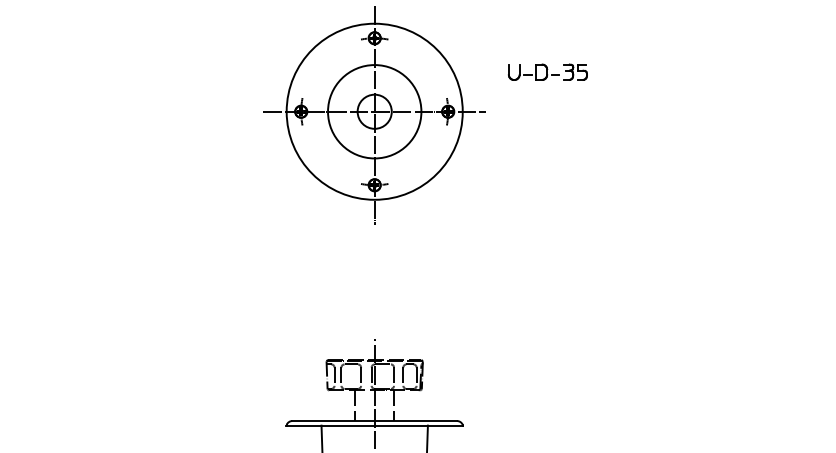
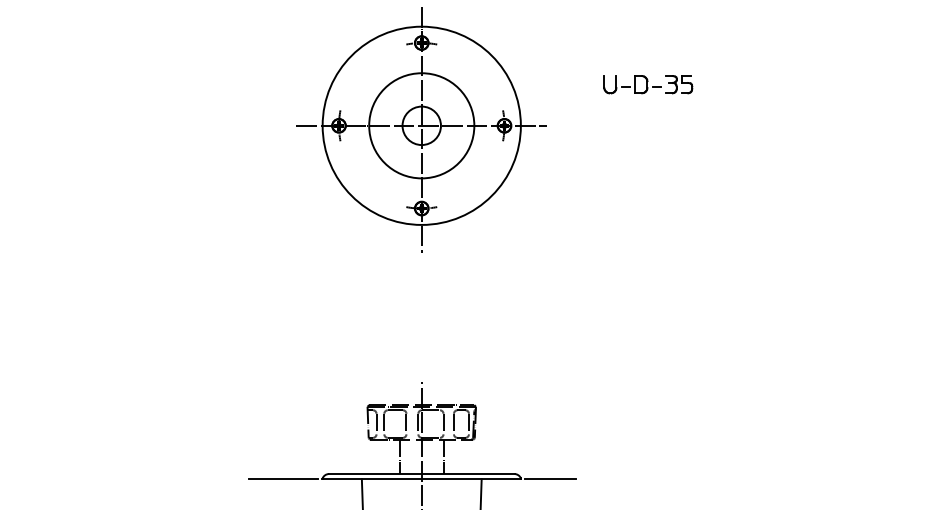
part: (547, 71) -> (647, 83), moved
line: (251, 425) -> (283, 479), added
line: (488, 425) -> (549, 479), added

